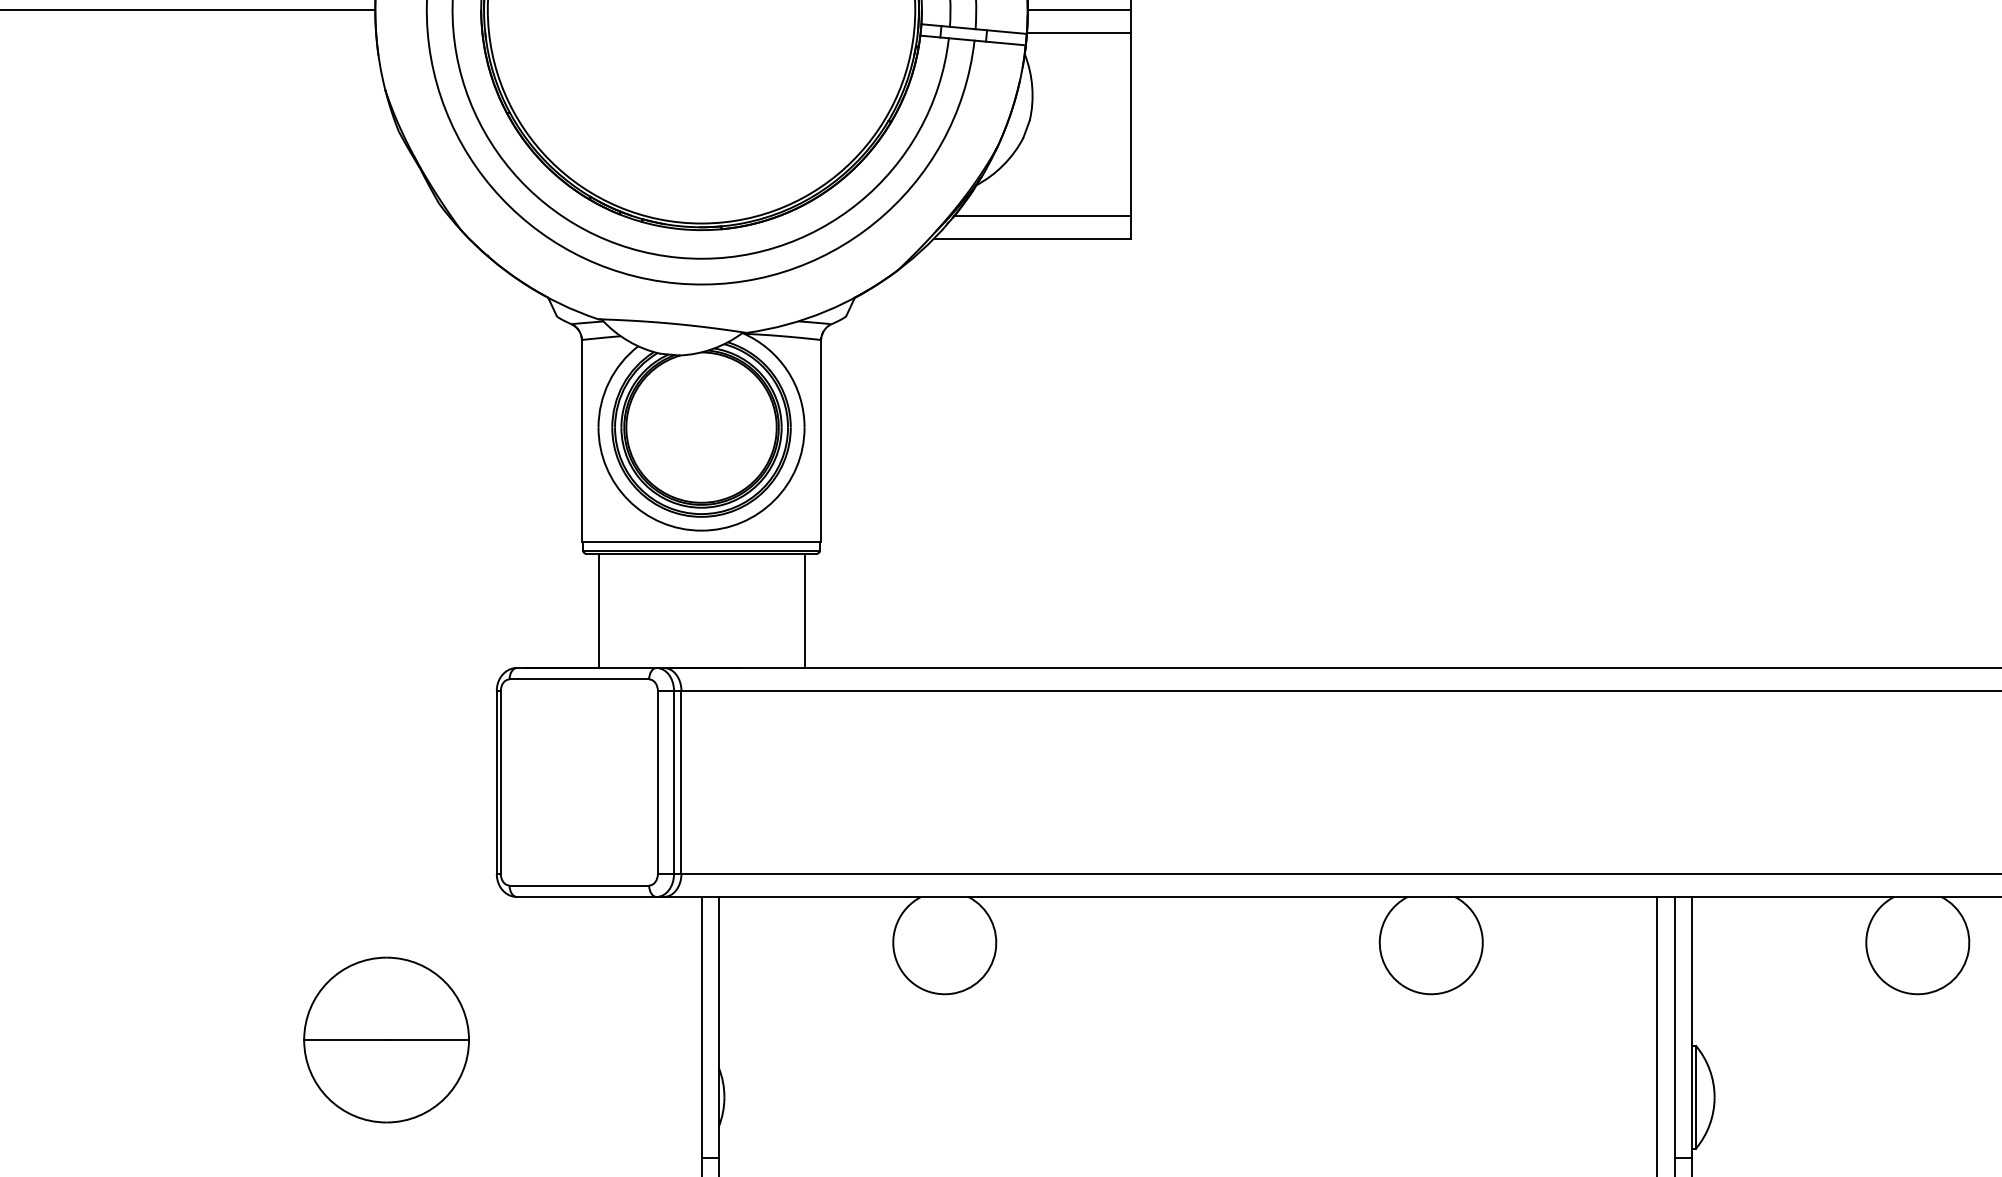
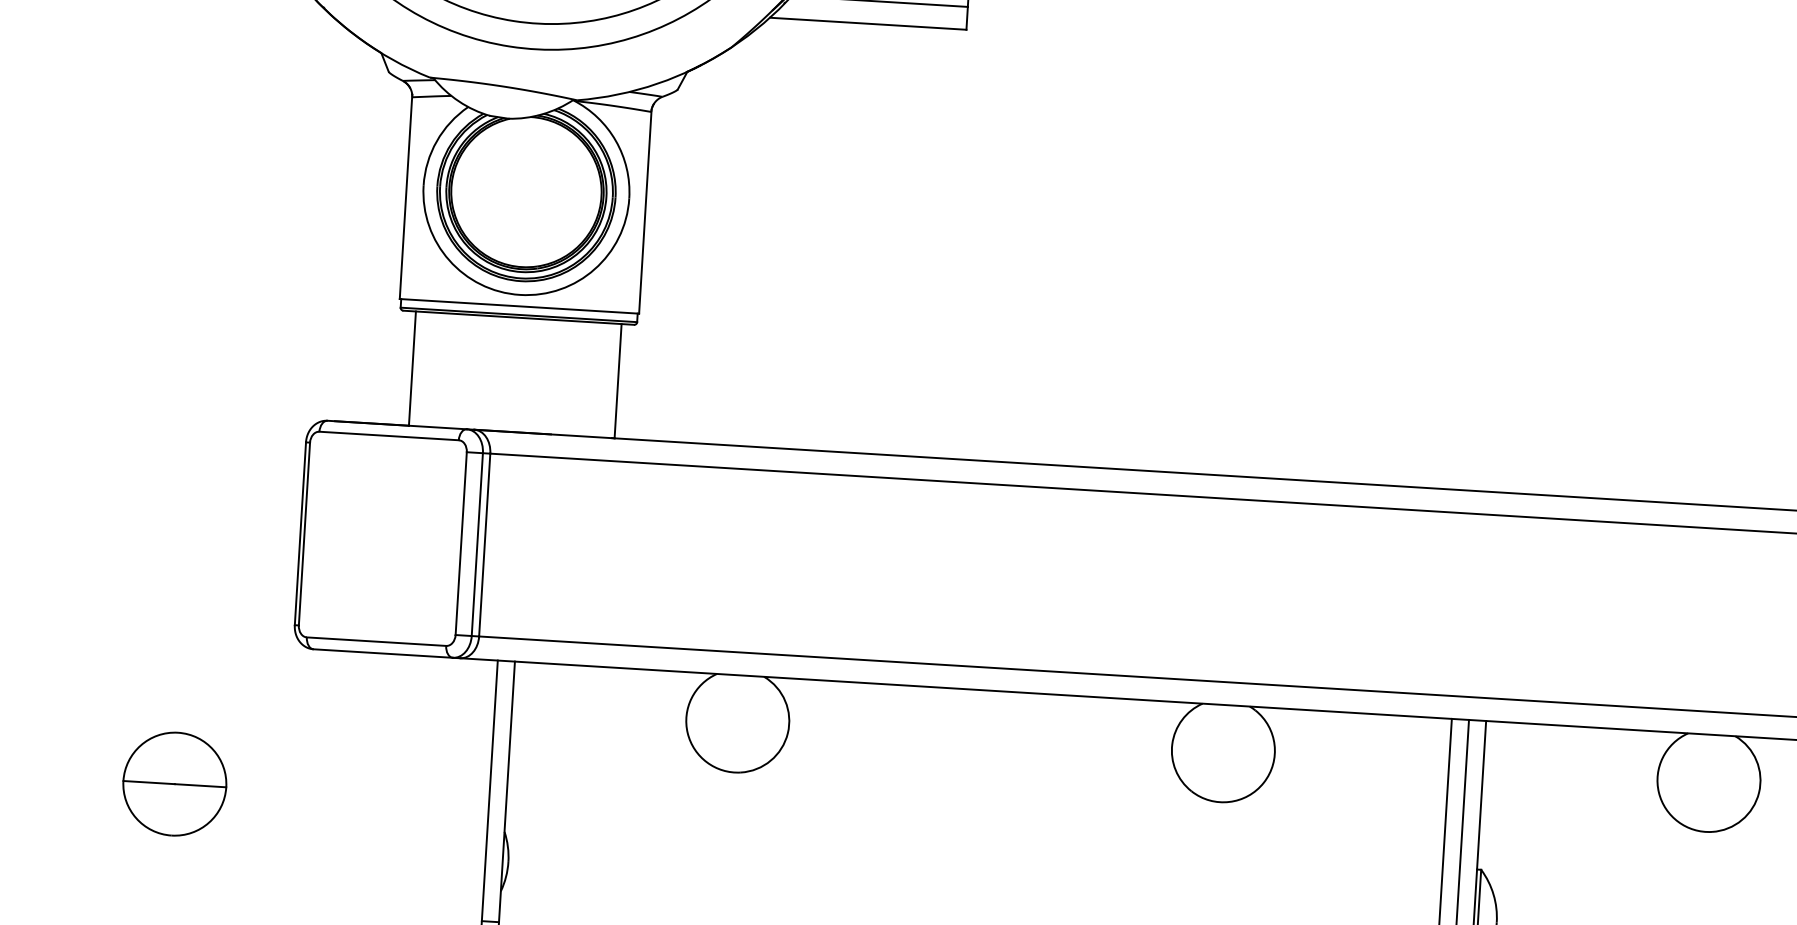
part: (386, 1039) -> (174, 783), size x0.62

